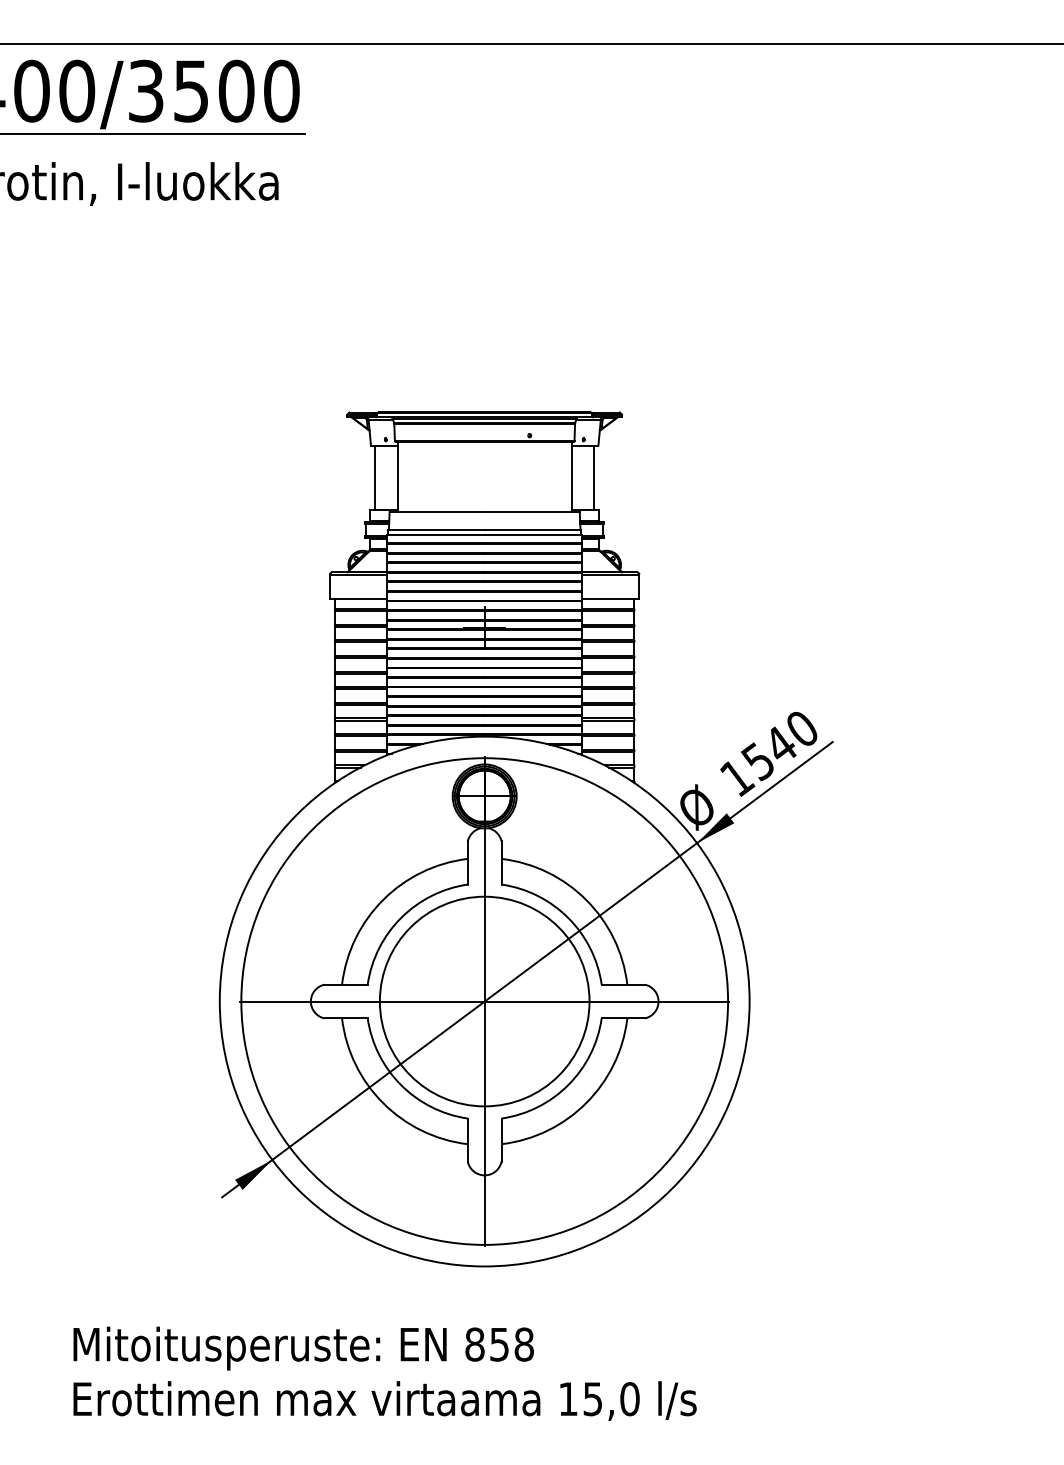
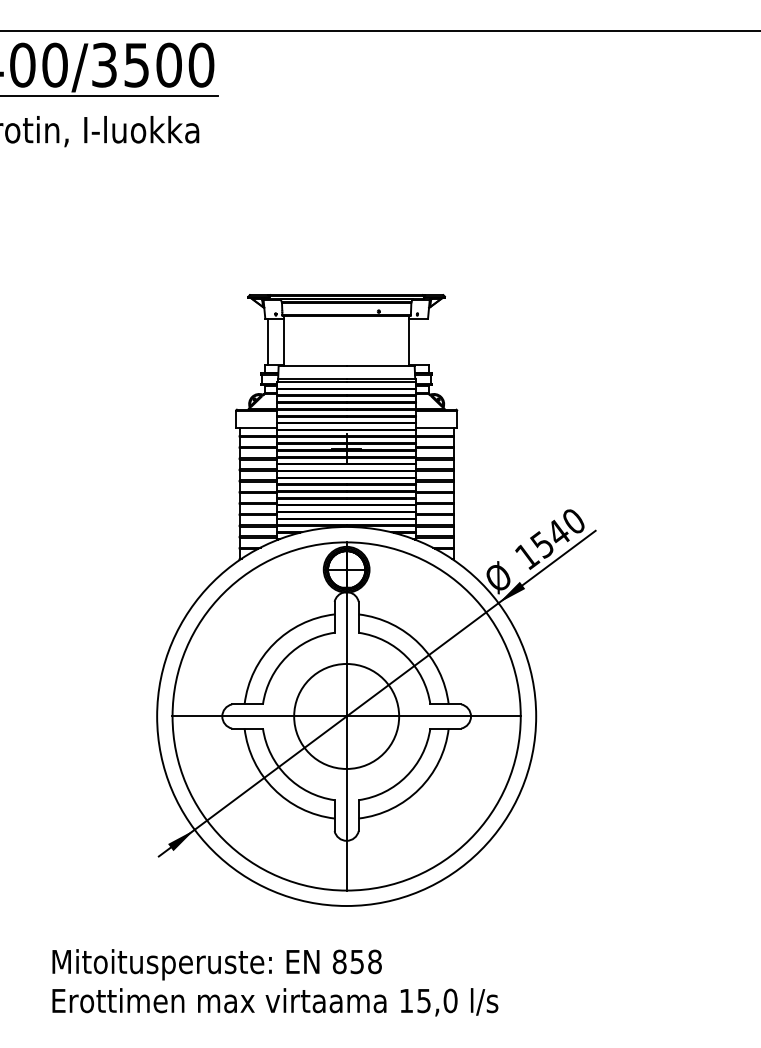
line: (594, 477) -> (425, 341), removed
circle: (484, 1001) -> (346, 716), size x0.7

